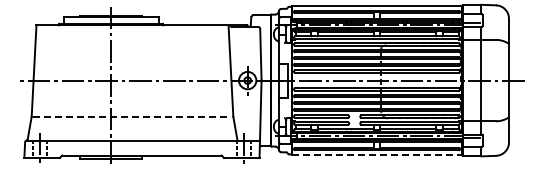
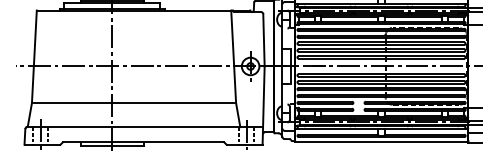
line: (132, 116) -> (134, 102), dashed -> solid
line: (377, 154) -> (382, 141), dashed -> solid

